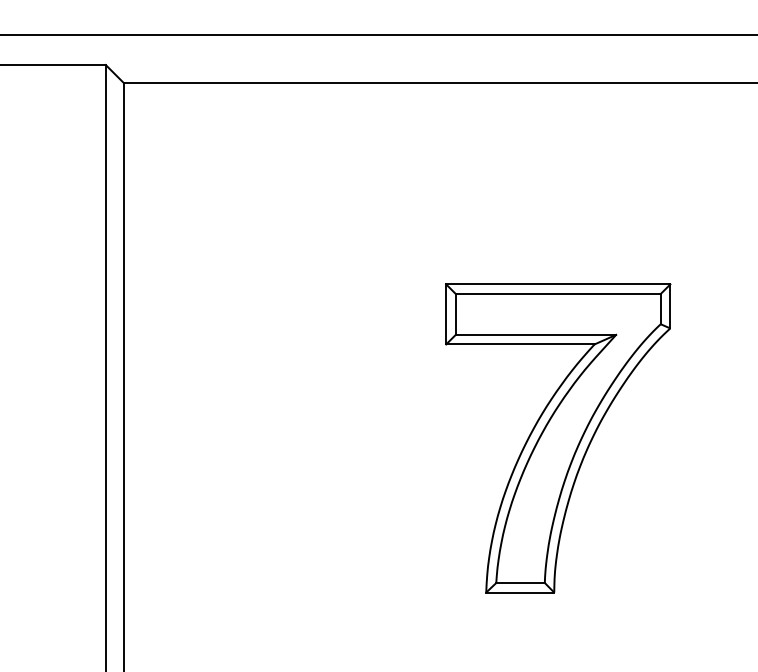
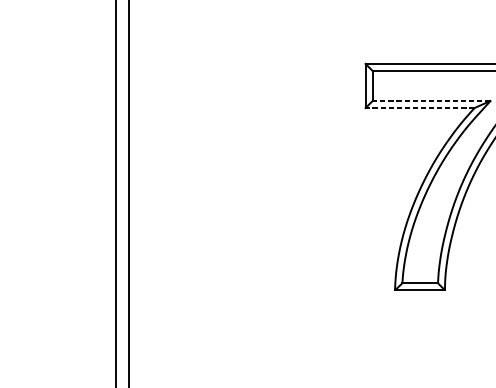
line: (535, 334) -> (431, 100), solid -> dashed
line: (519, 344) -> (419, 108), solid -> dashed

